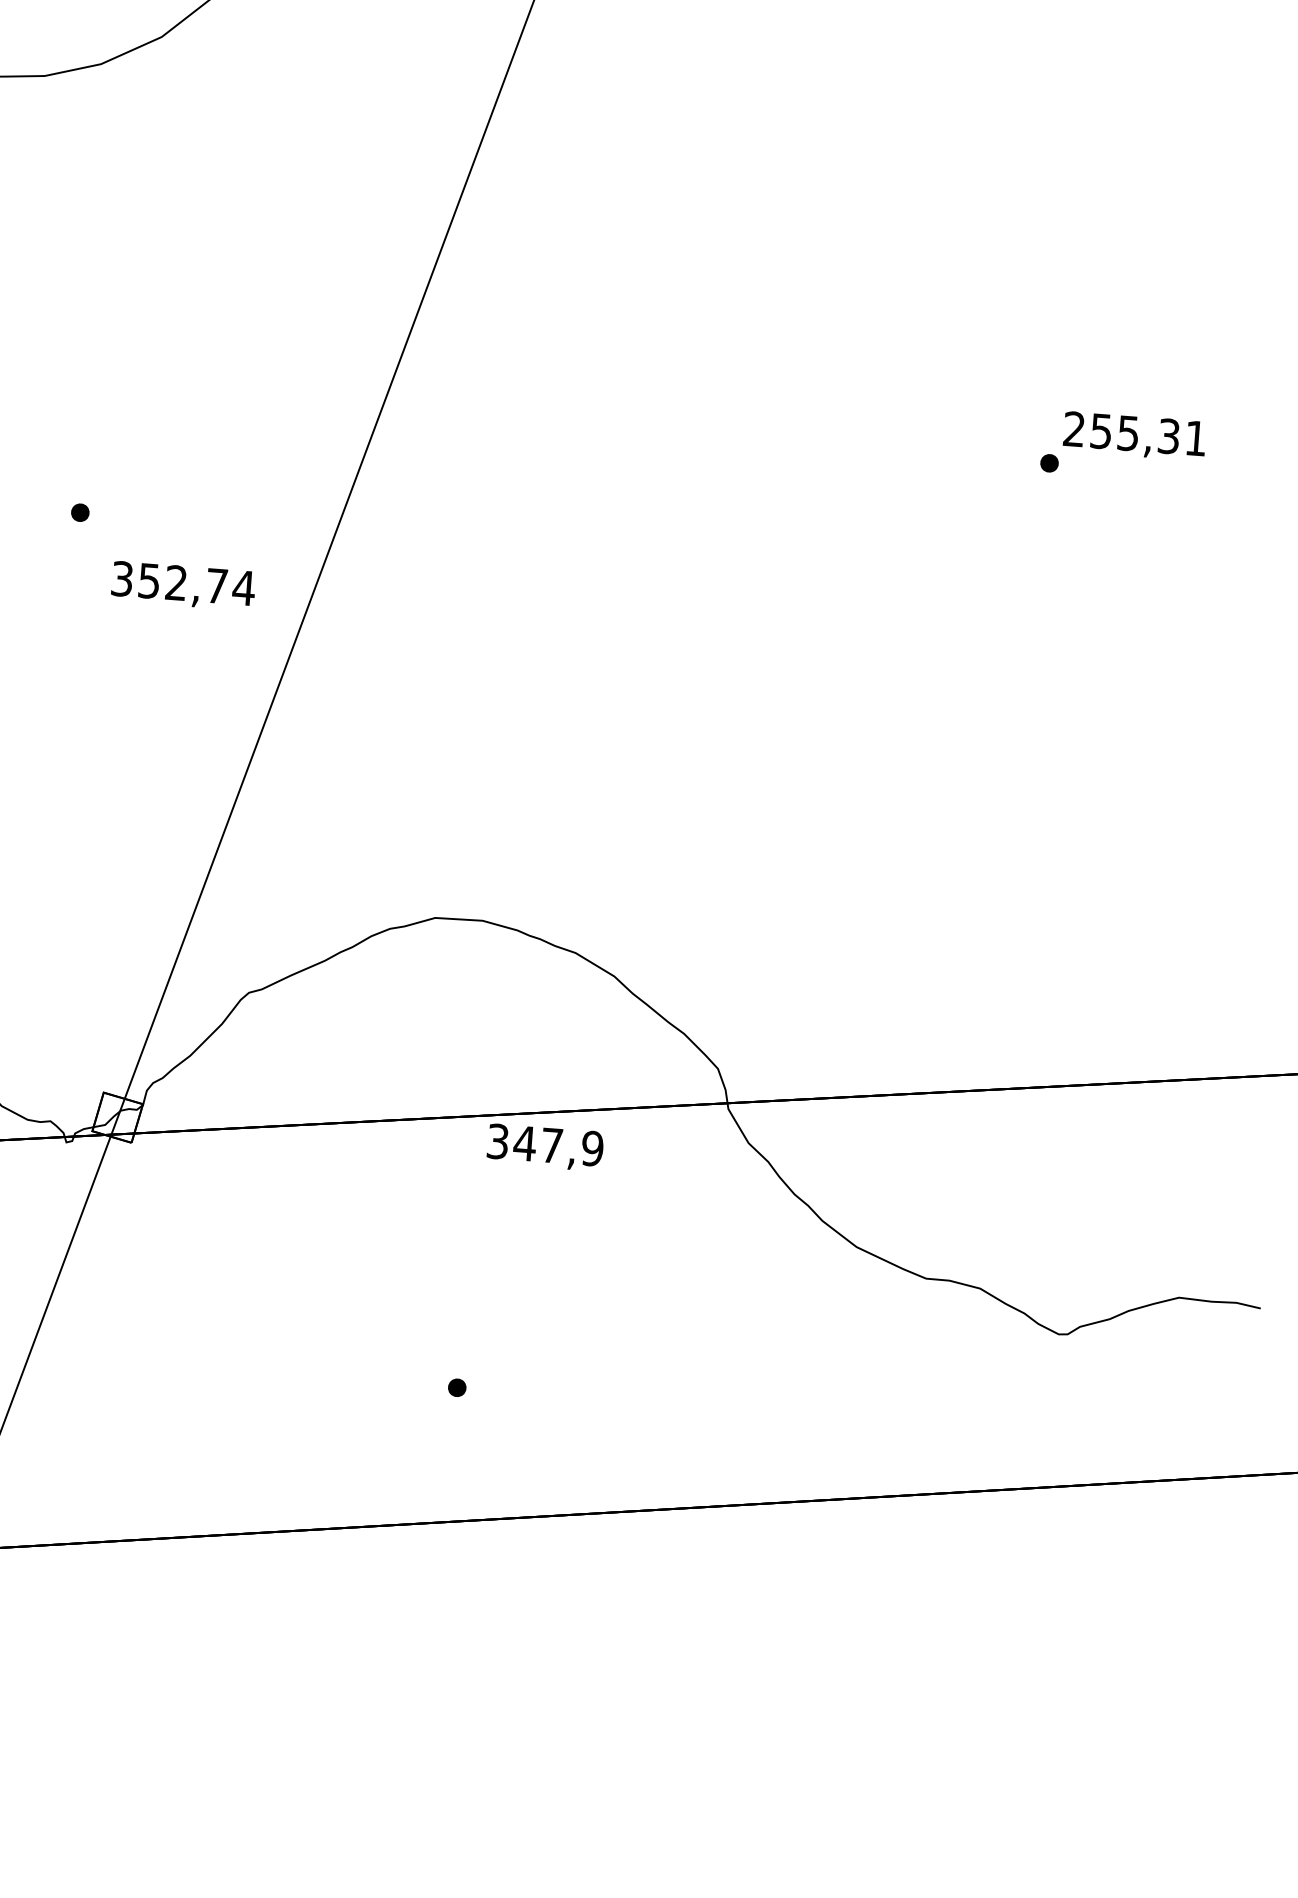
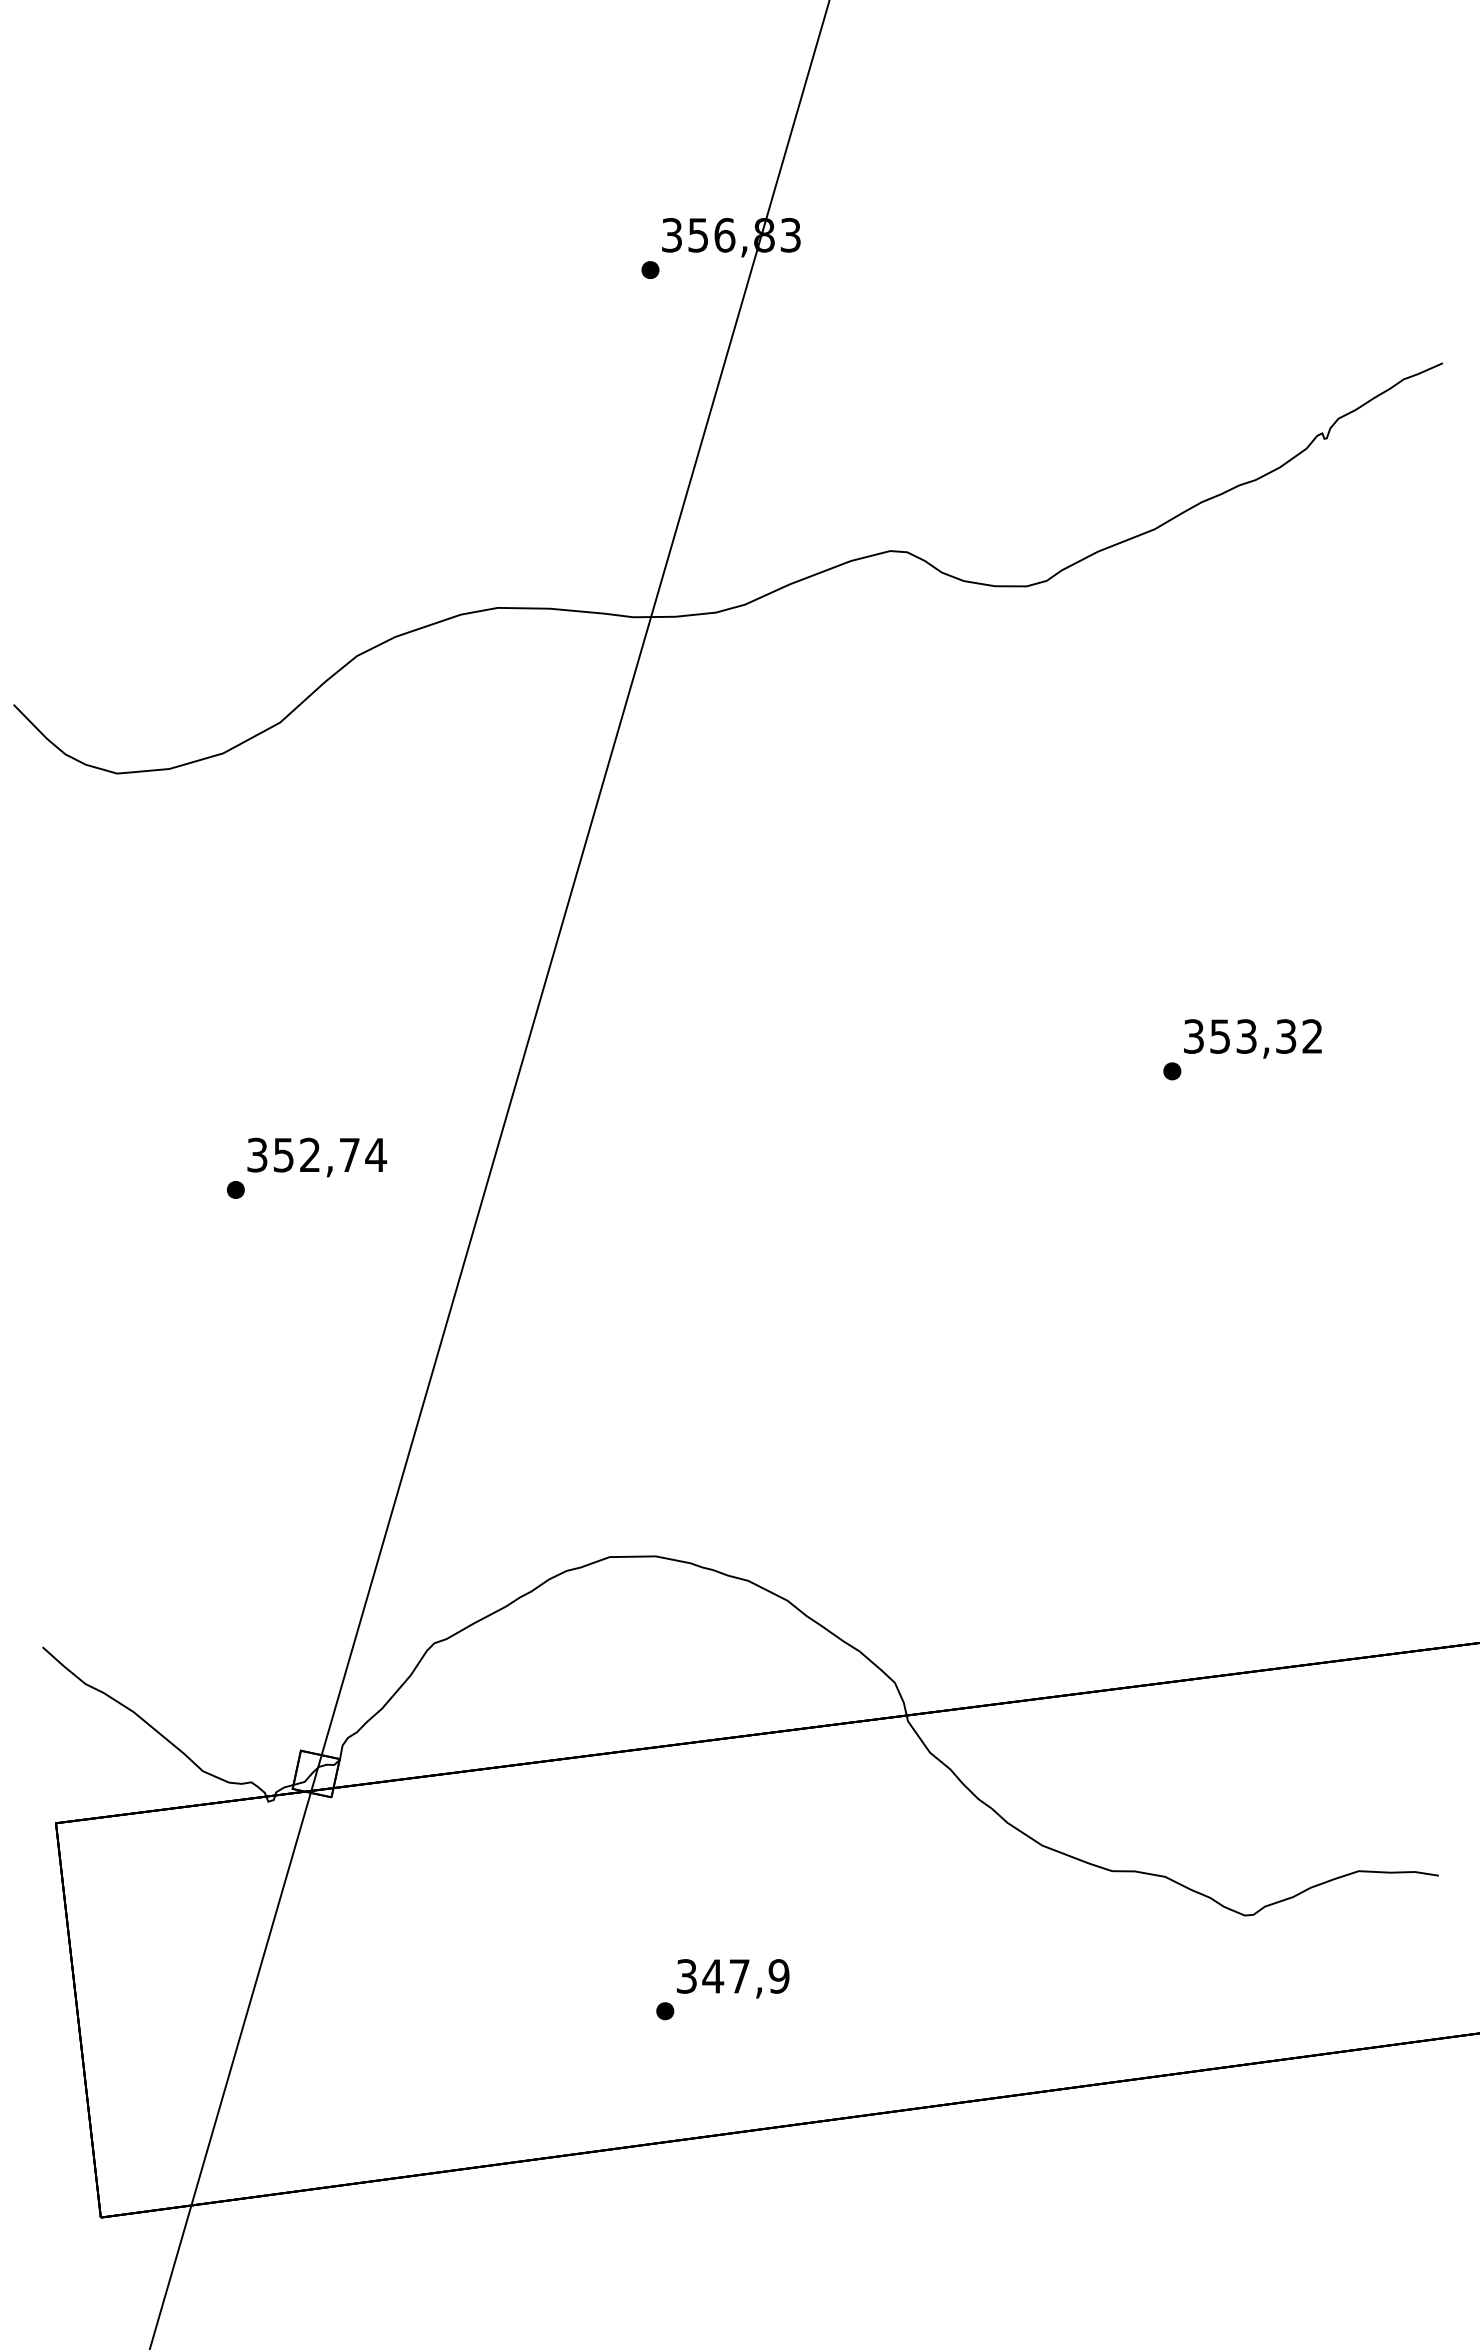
text: (1134, 433) -> (1252, 1036), 255,31 -> 353,32
text: (183, 586) -> (317, 1157), moved
text: (545, 1147) -> (733, 1978), moved

